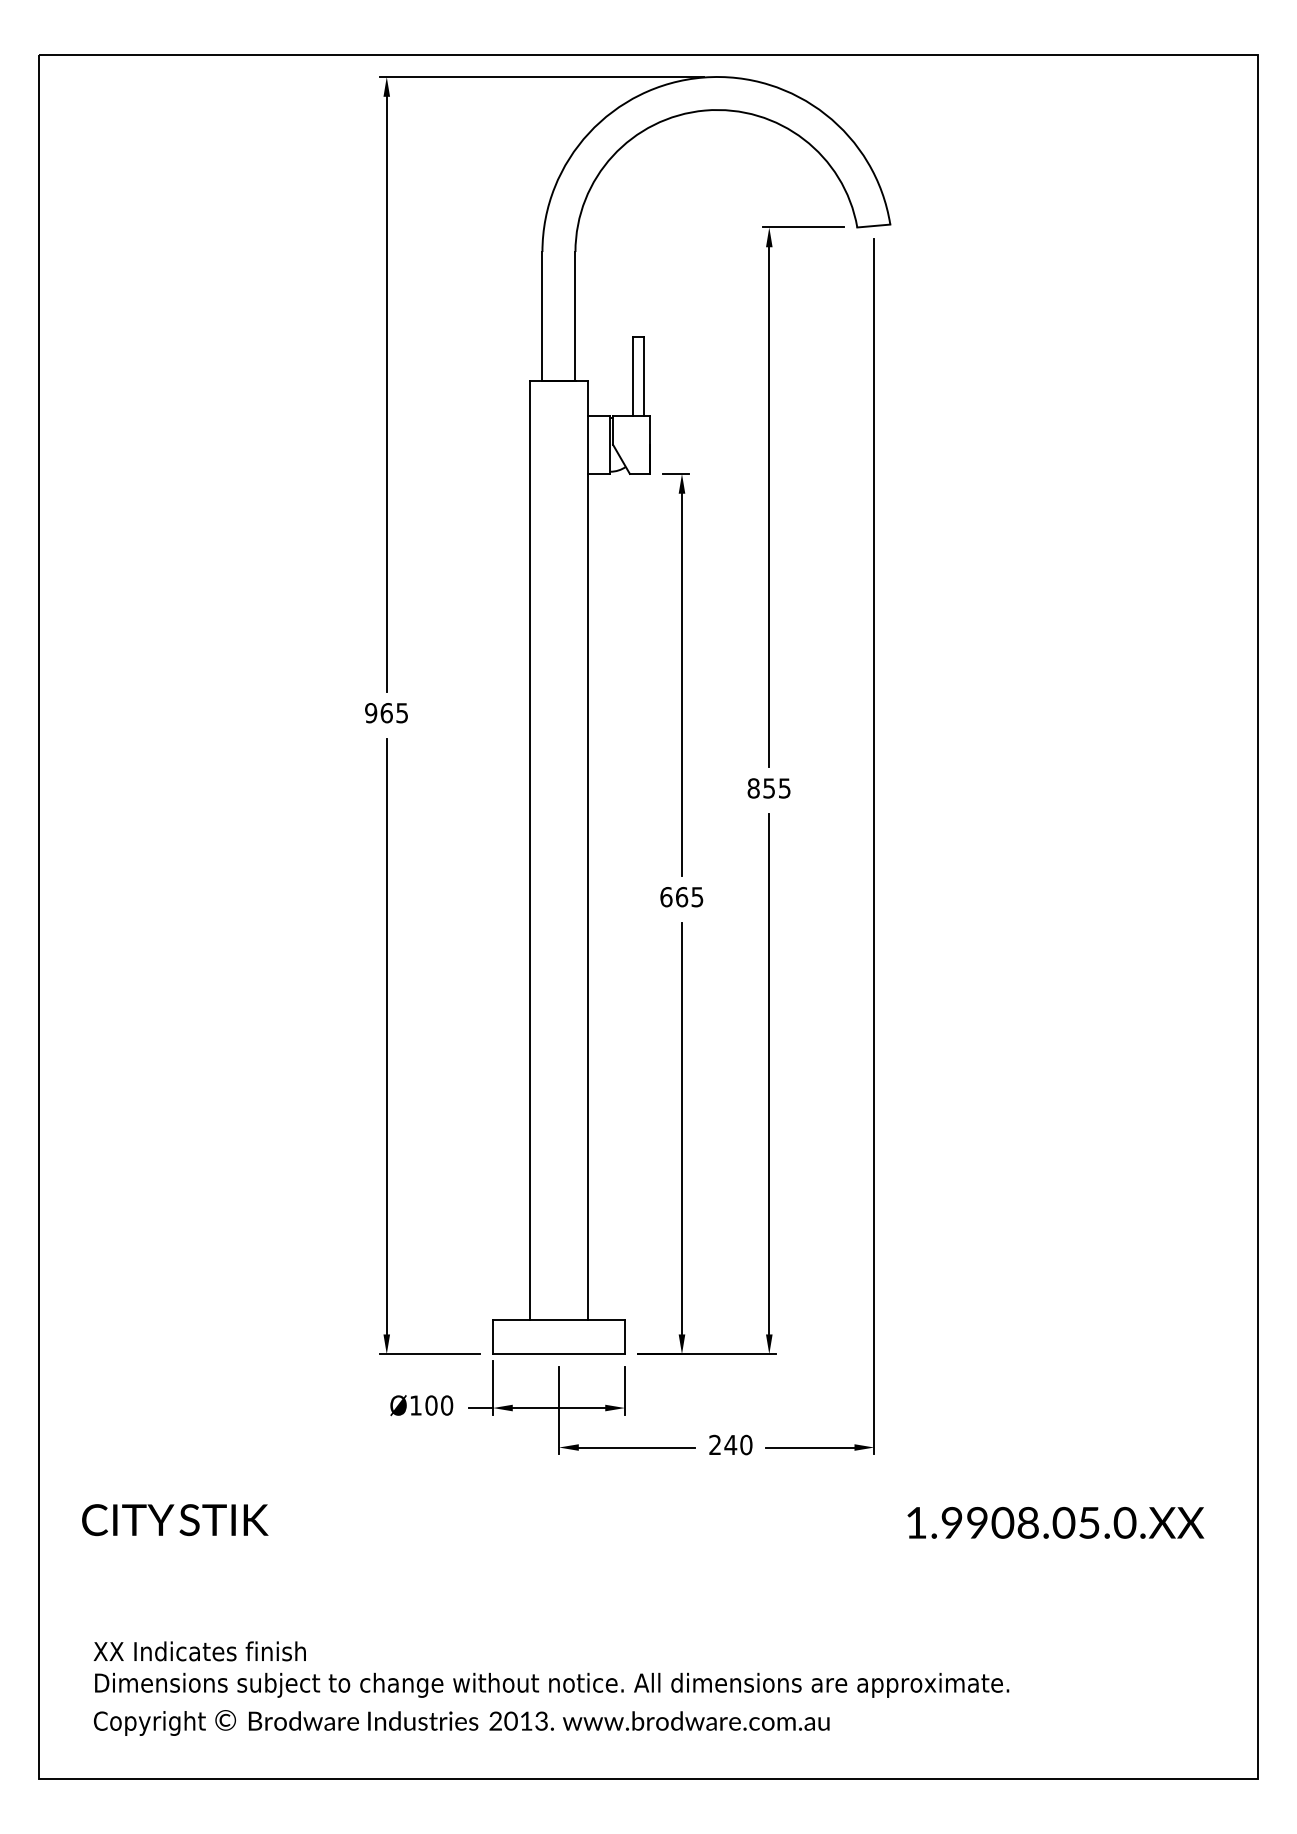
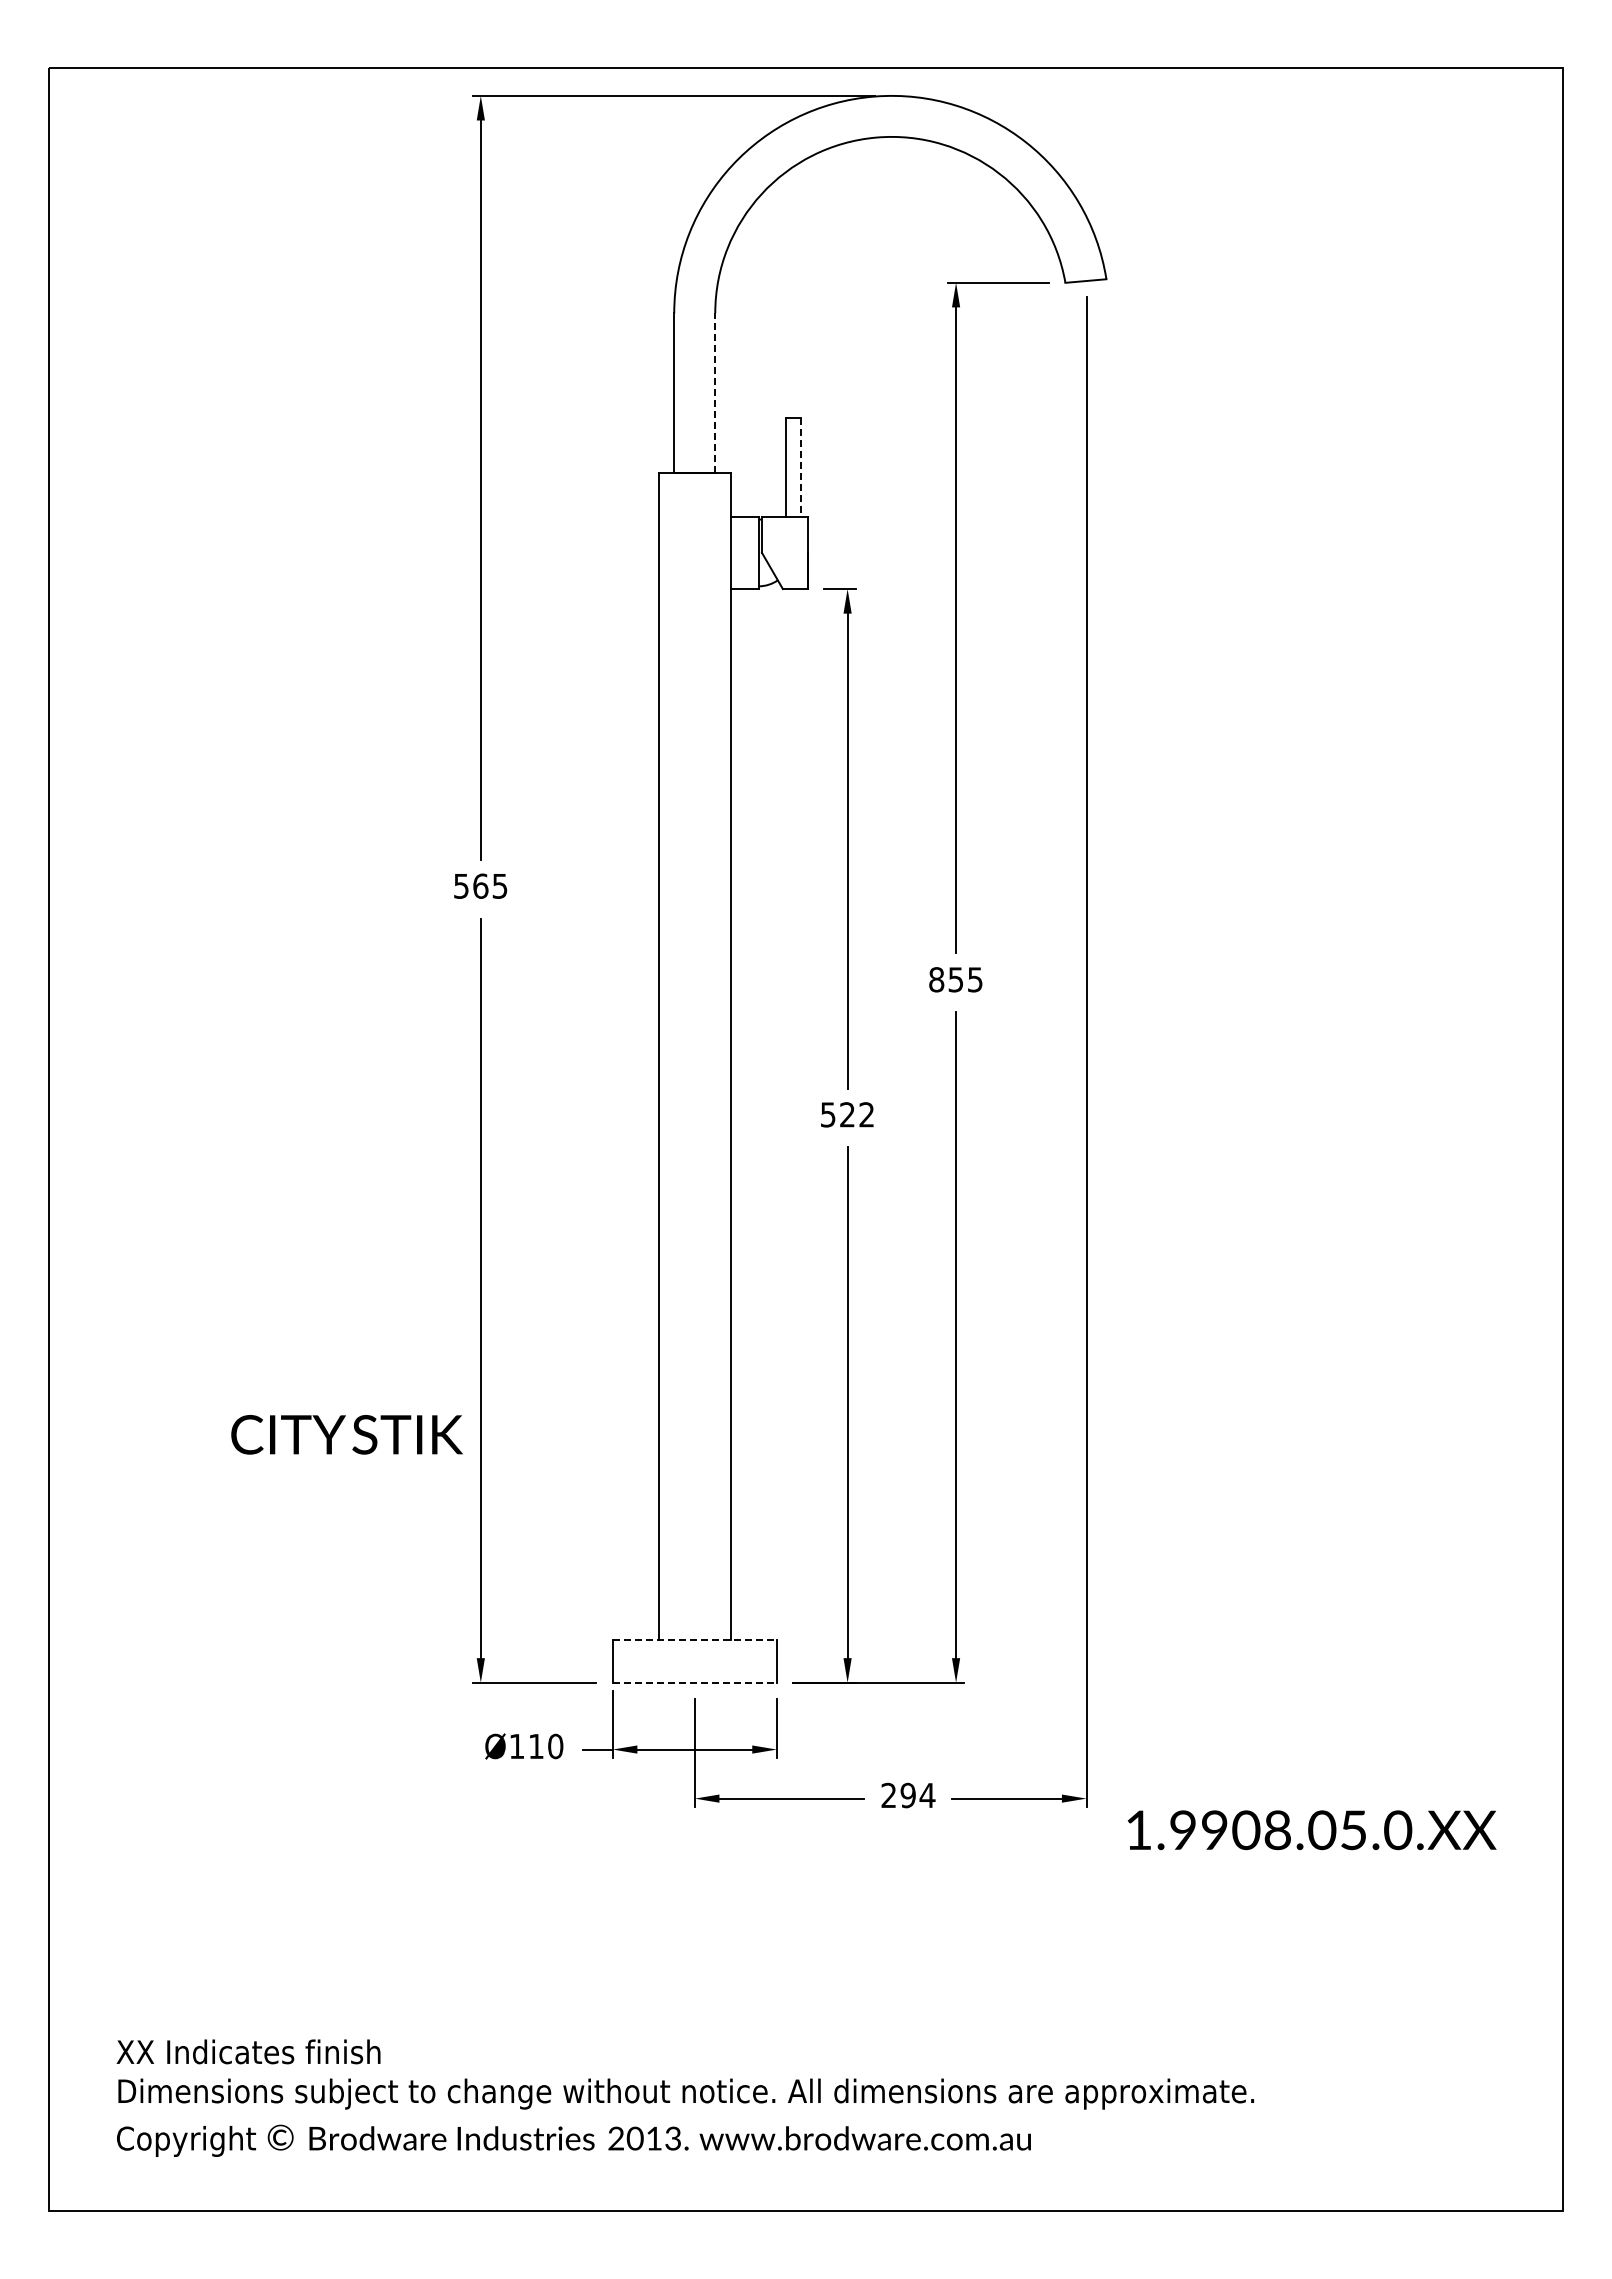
line: (575, 315) -> (715, 392), solid -> dashed
line: (644, 376) -> (800, 468), solid -> dashed
text: (370, 712) -> (460, 885), 965 -> 565
text: (681, 896) -> (846, 1114), 665 -> 522
line: (559, 1320) -> (695, 1640), solid -> dashed
line: (559, 1354) -> (695, 1682), solid -> dashed
text: (430, 1405) -> (535, 1746), Ø100 -> Ø110
text: (738, 1445) -> (917, 1795), 240 -> 294
text: (174, 1519) -> (346, 1434), moved
text: (1055, 1523) -> (1311, 1830), moved

